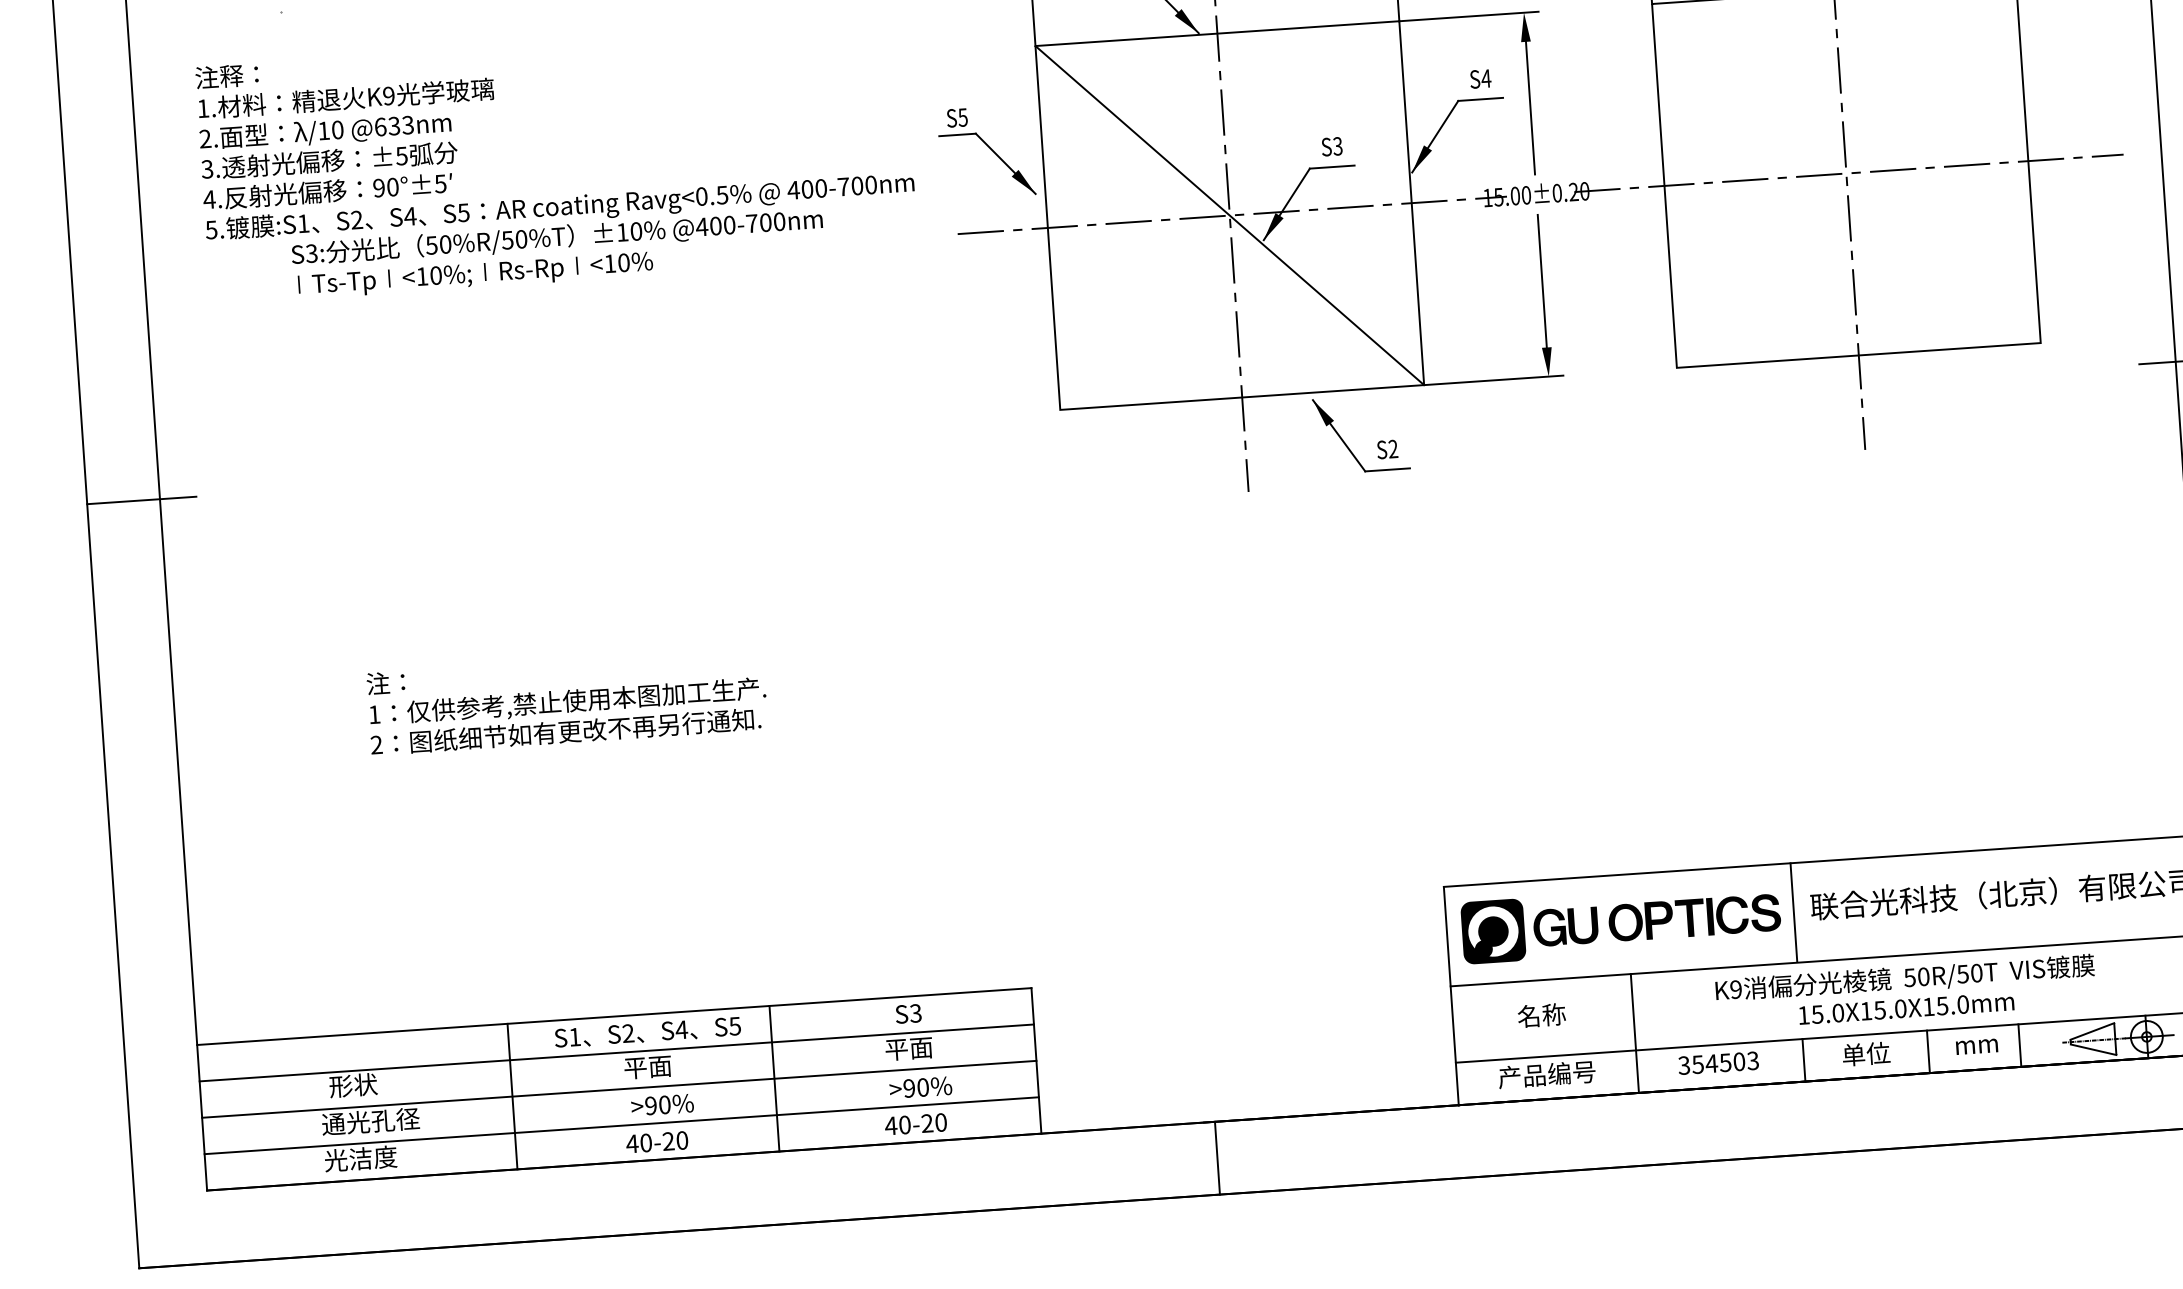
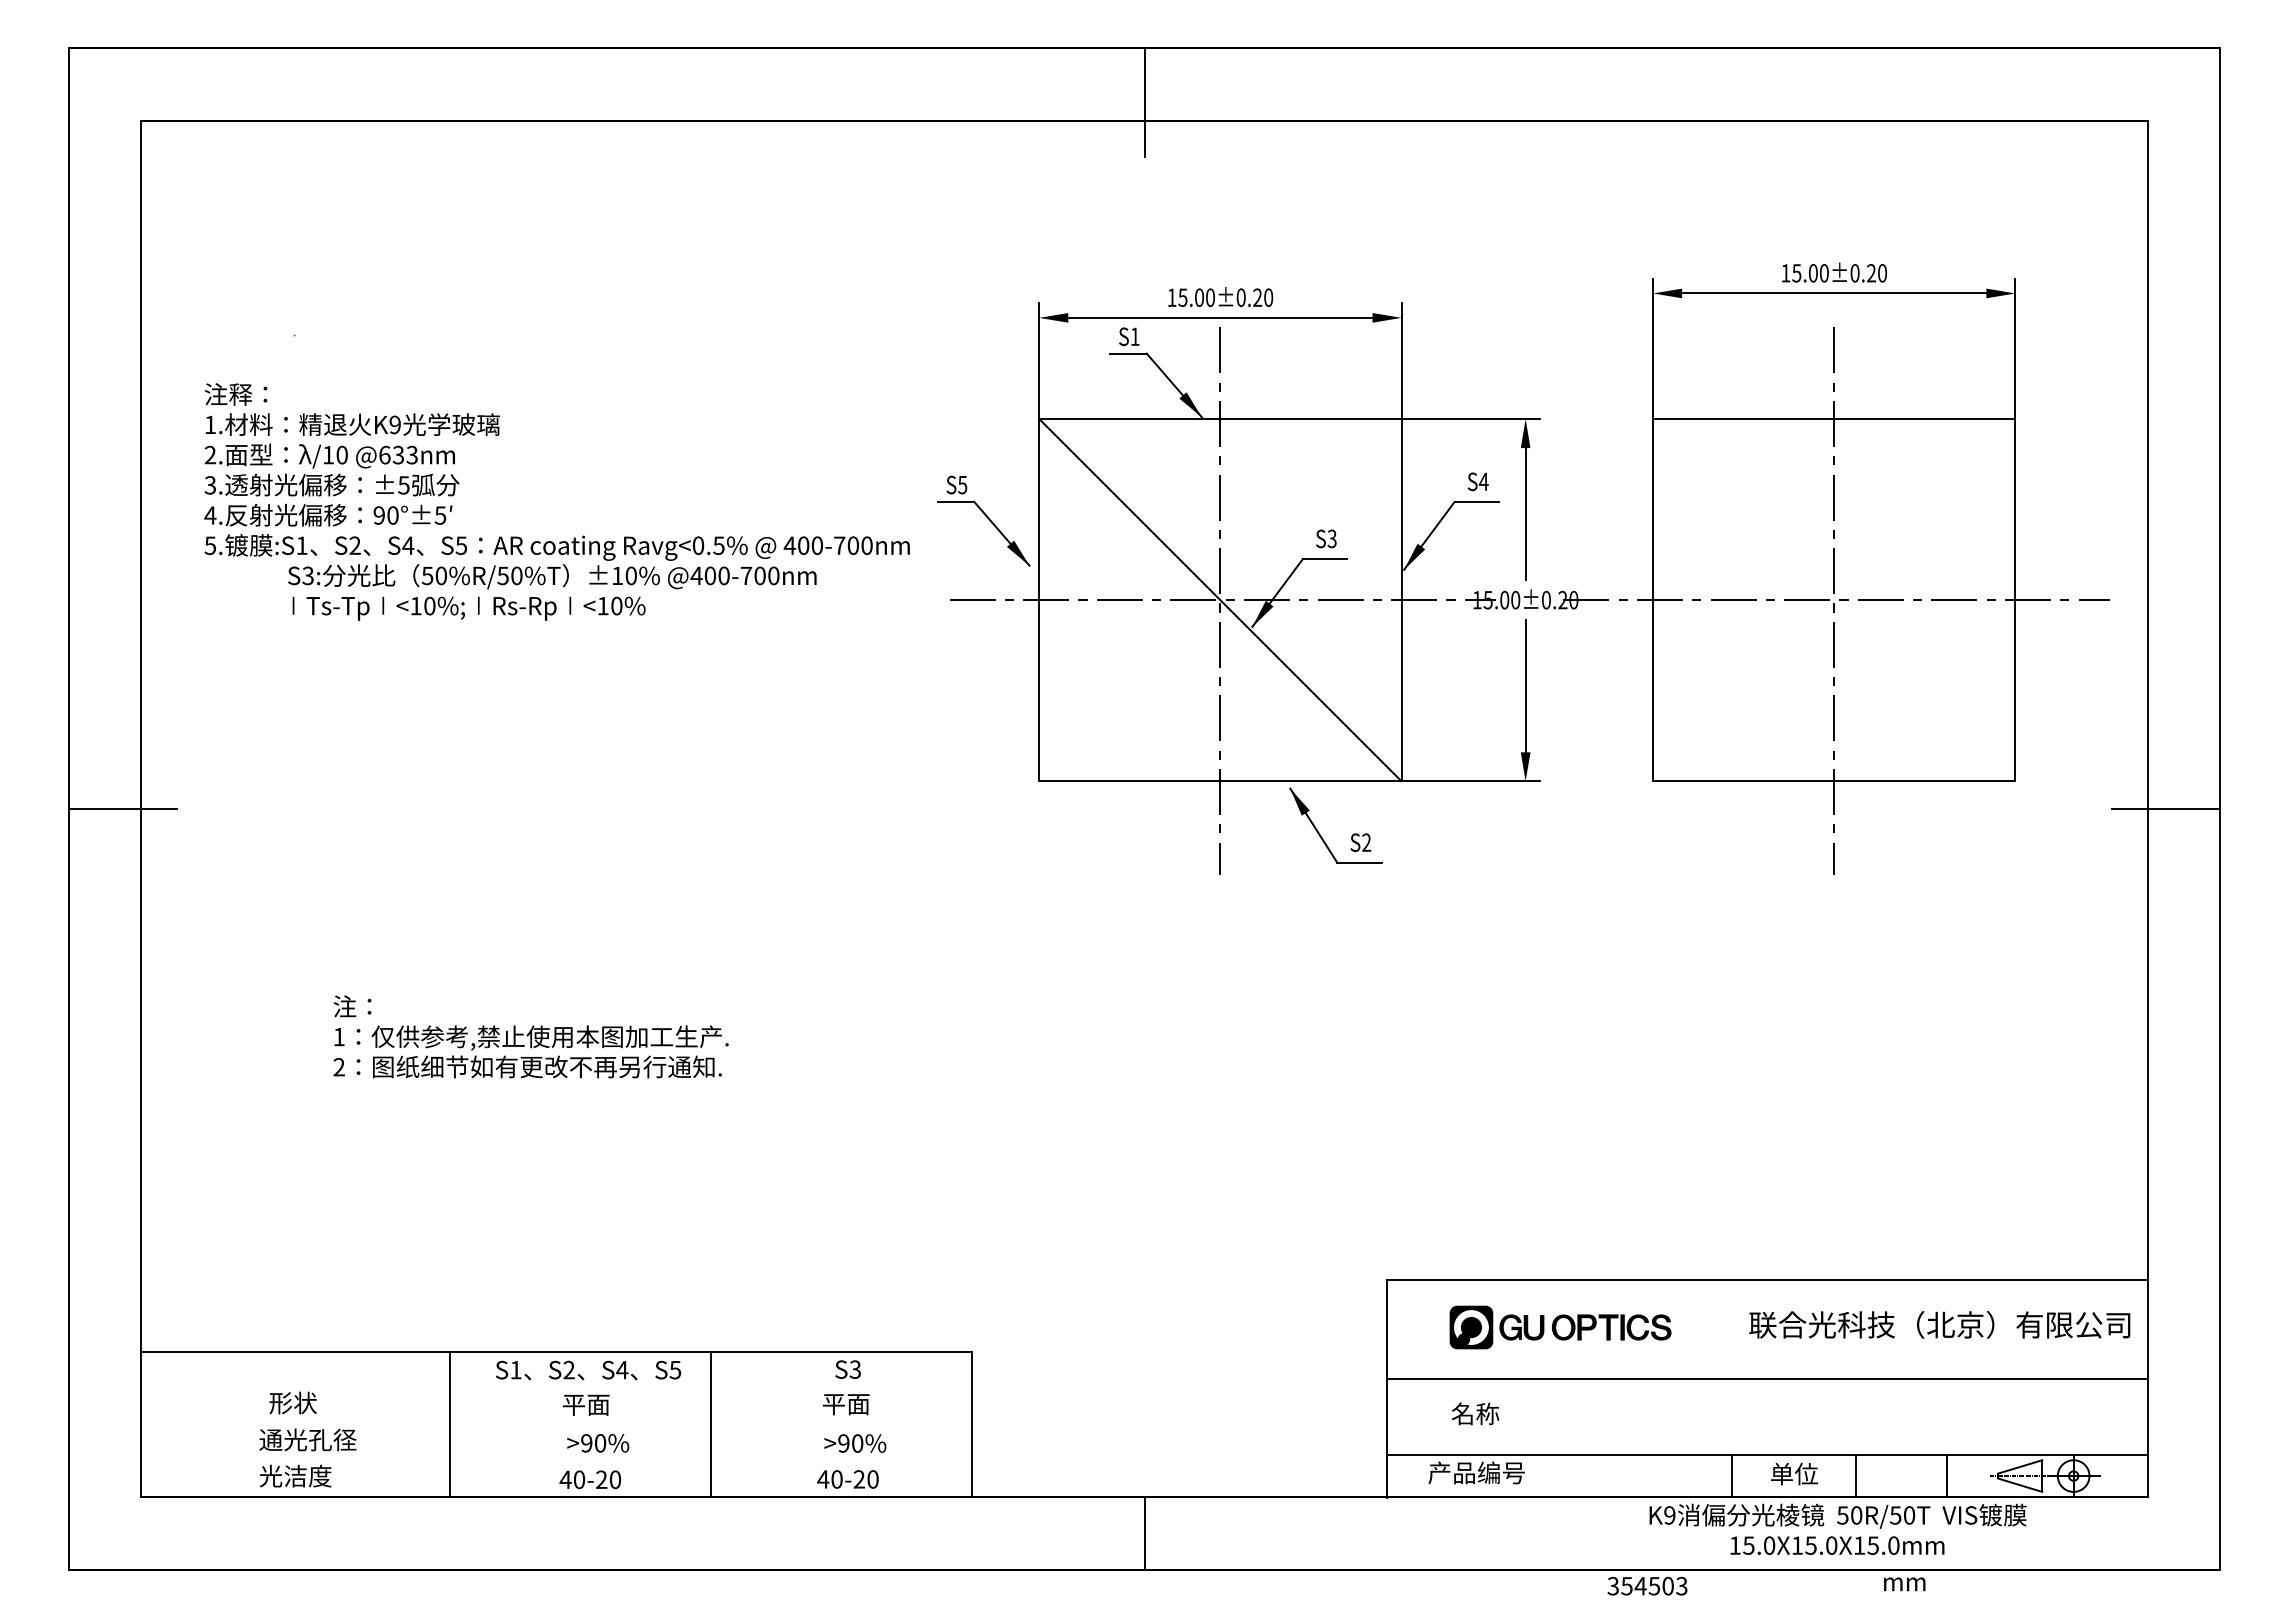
line: (1794, 912) -> (1732, 1328), removed
part: (1621, 922) -> (1560, 1327), size x0.7
text: (1905, 991) -> (1837, 1528), moved
line: (1634, 1032) -> (1566, 1437), removed
text: (1976, 1046) -> (1904, 1584), moved
line: (616, 1052) -> (556, 1388), removed
text: (1718, 1062) -> (1647, 1585), moved
line: (619, 1089) -> (556, 1424), removed
line: (621, 1126) -> (556, 1461), removed

